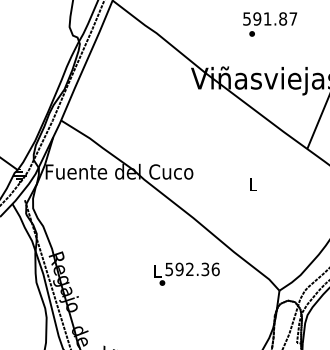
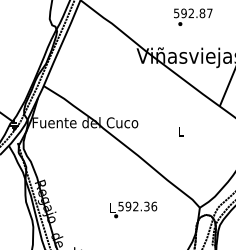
text: (266, 17) -> (190, 12), 591.87 -> 592.87
text: (186, 273) -> (133, 209), moved

